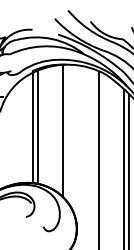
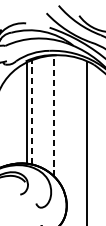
line: (38, 127) -> (31, 112), solid -> dashed
line: (63, 130) -> (54, 115), solid -> dashed

